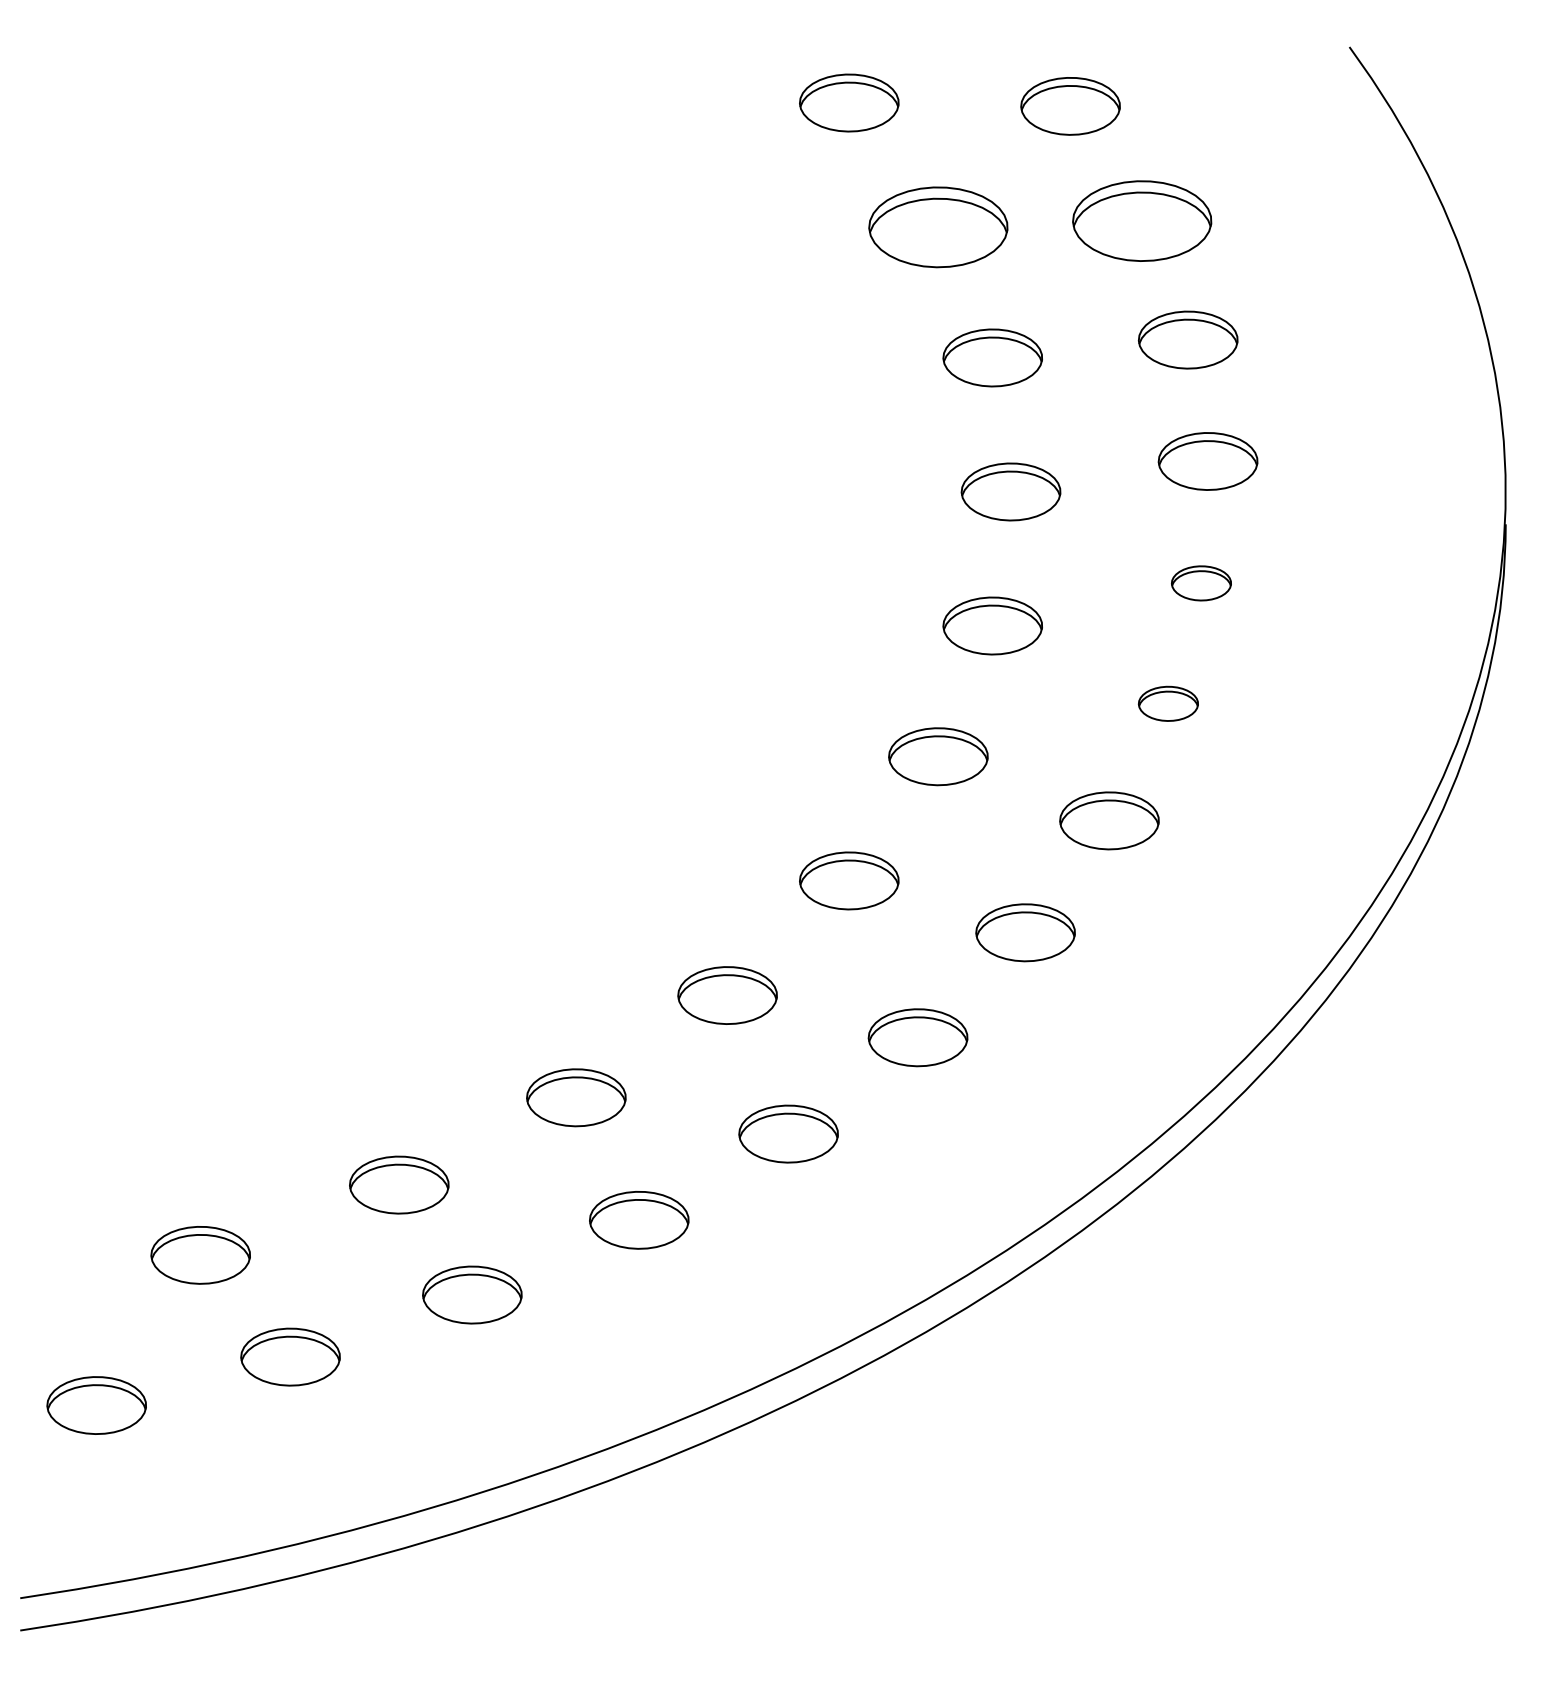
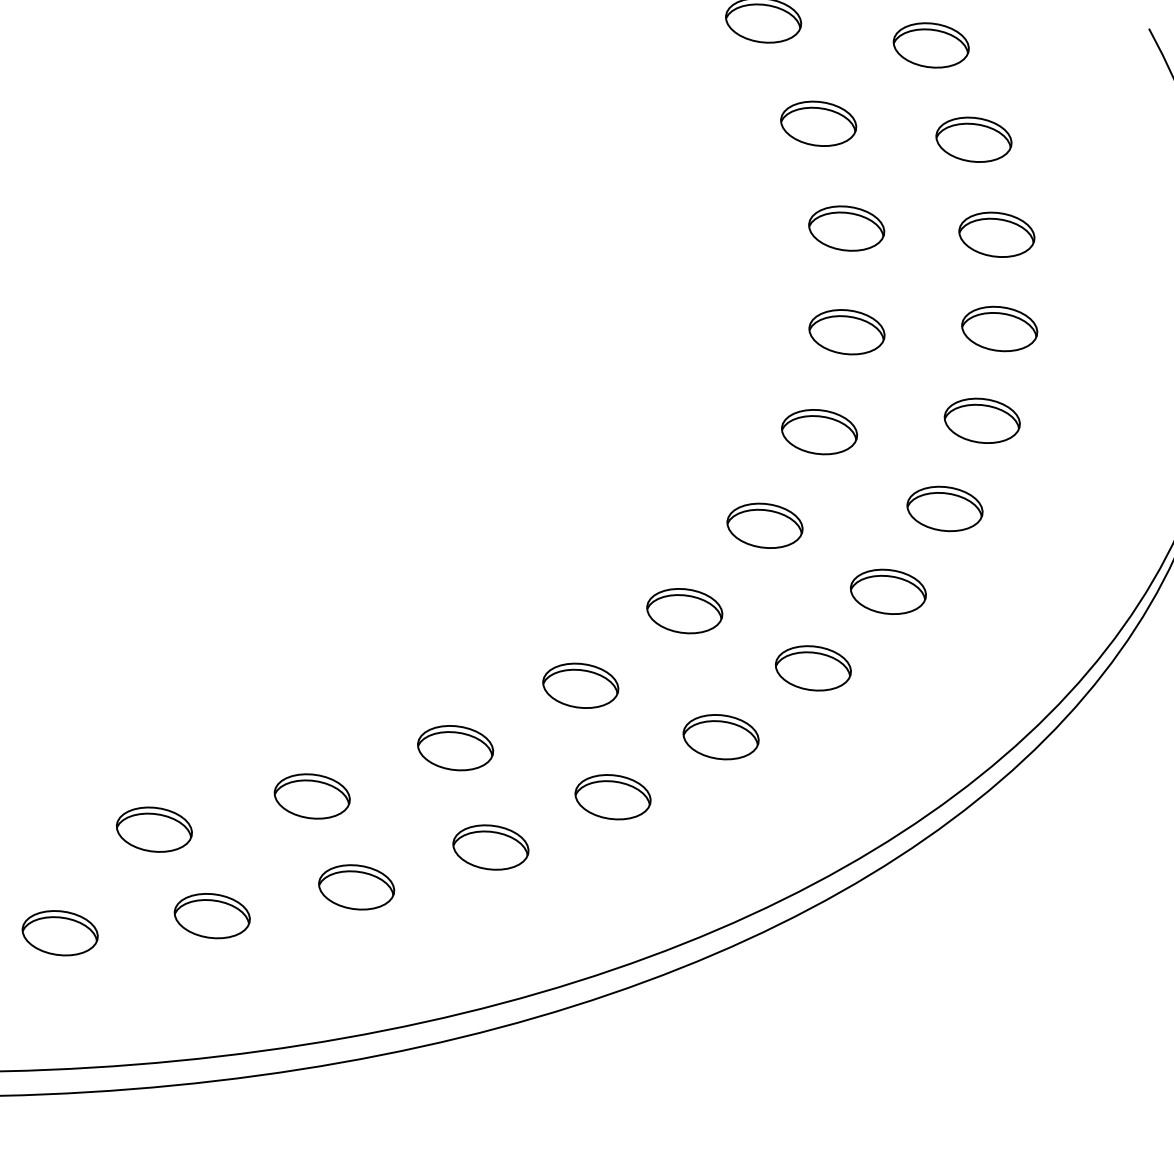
part: (1141, 220) -> (973, 139), size x0.71
part: (938, 226) -> (818, 123), size x0.71
part: (1201, 583) -> (982, 420), size x1.67
part: (1168, 703) -> (945, 508), size x1.67

